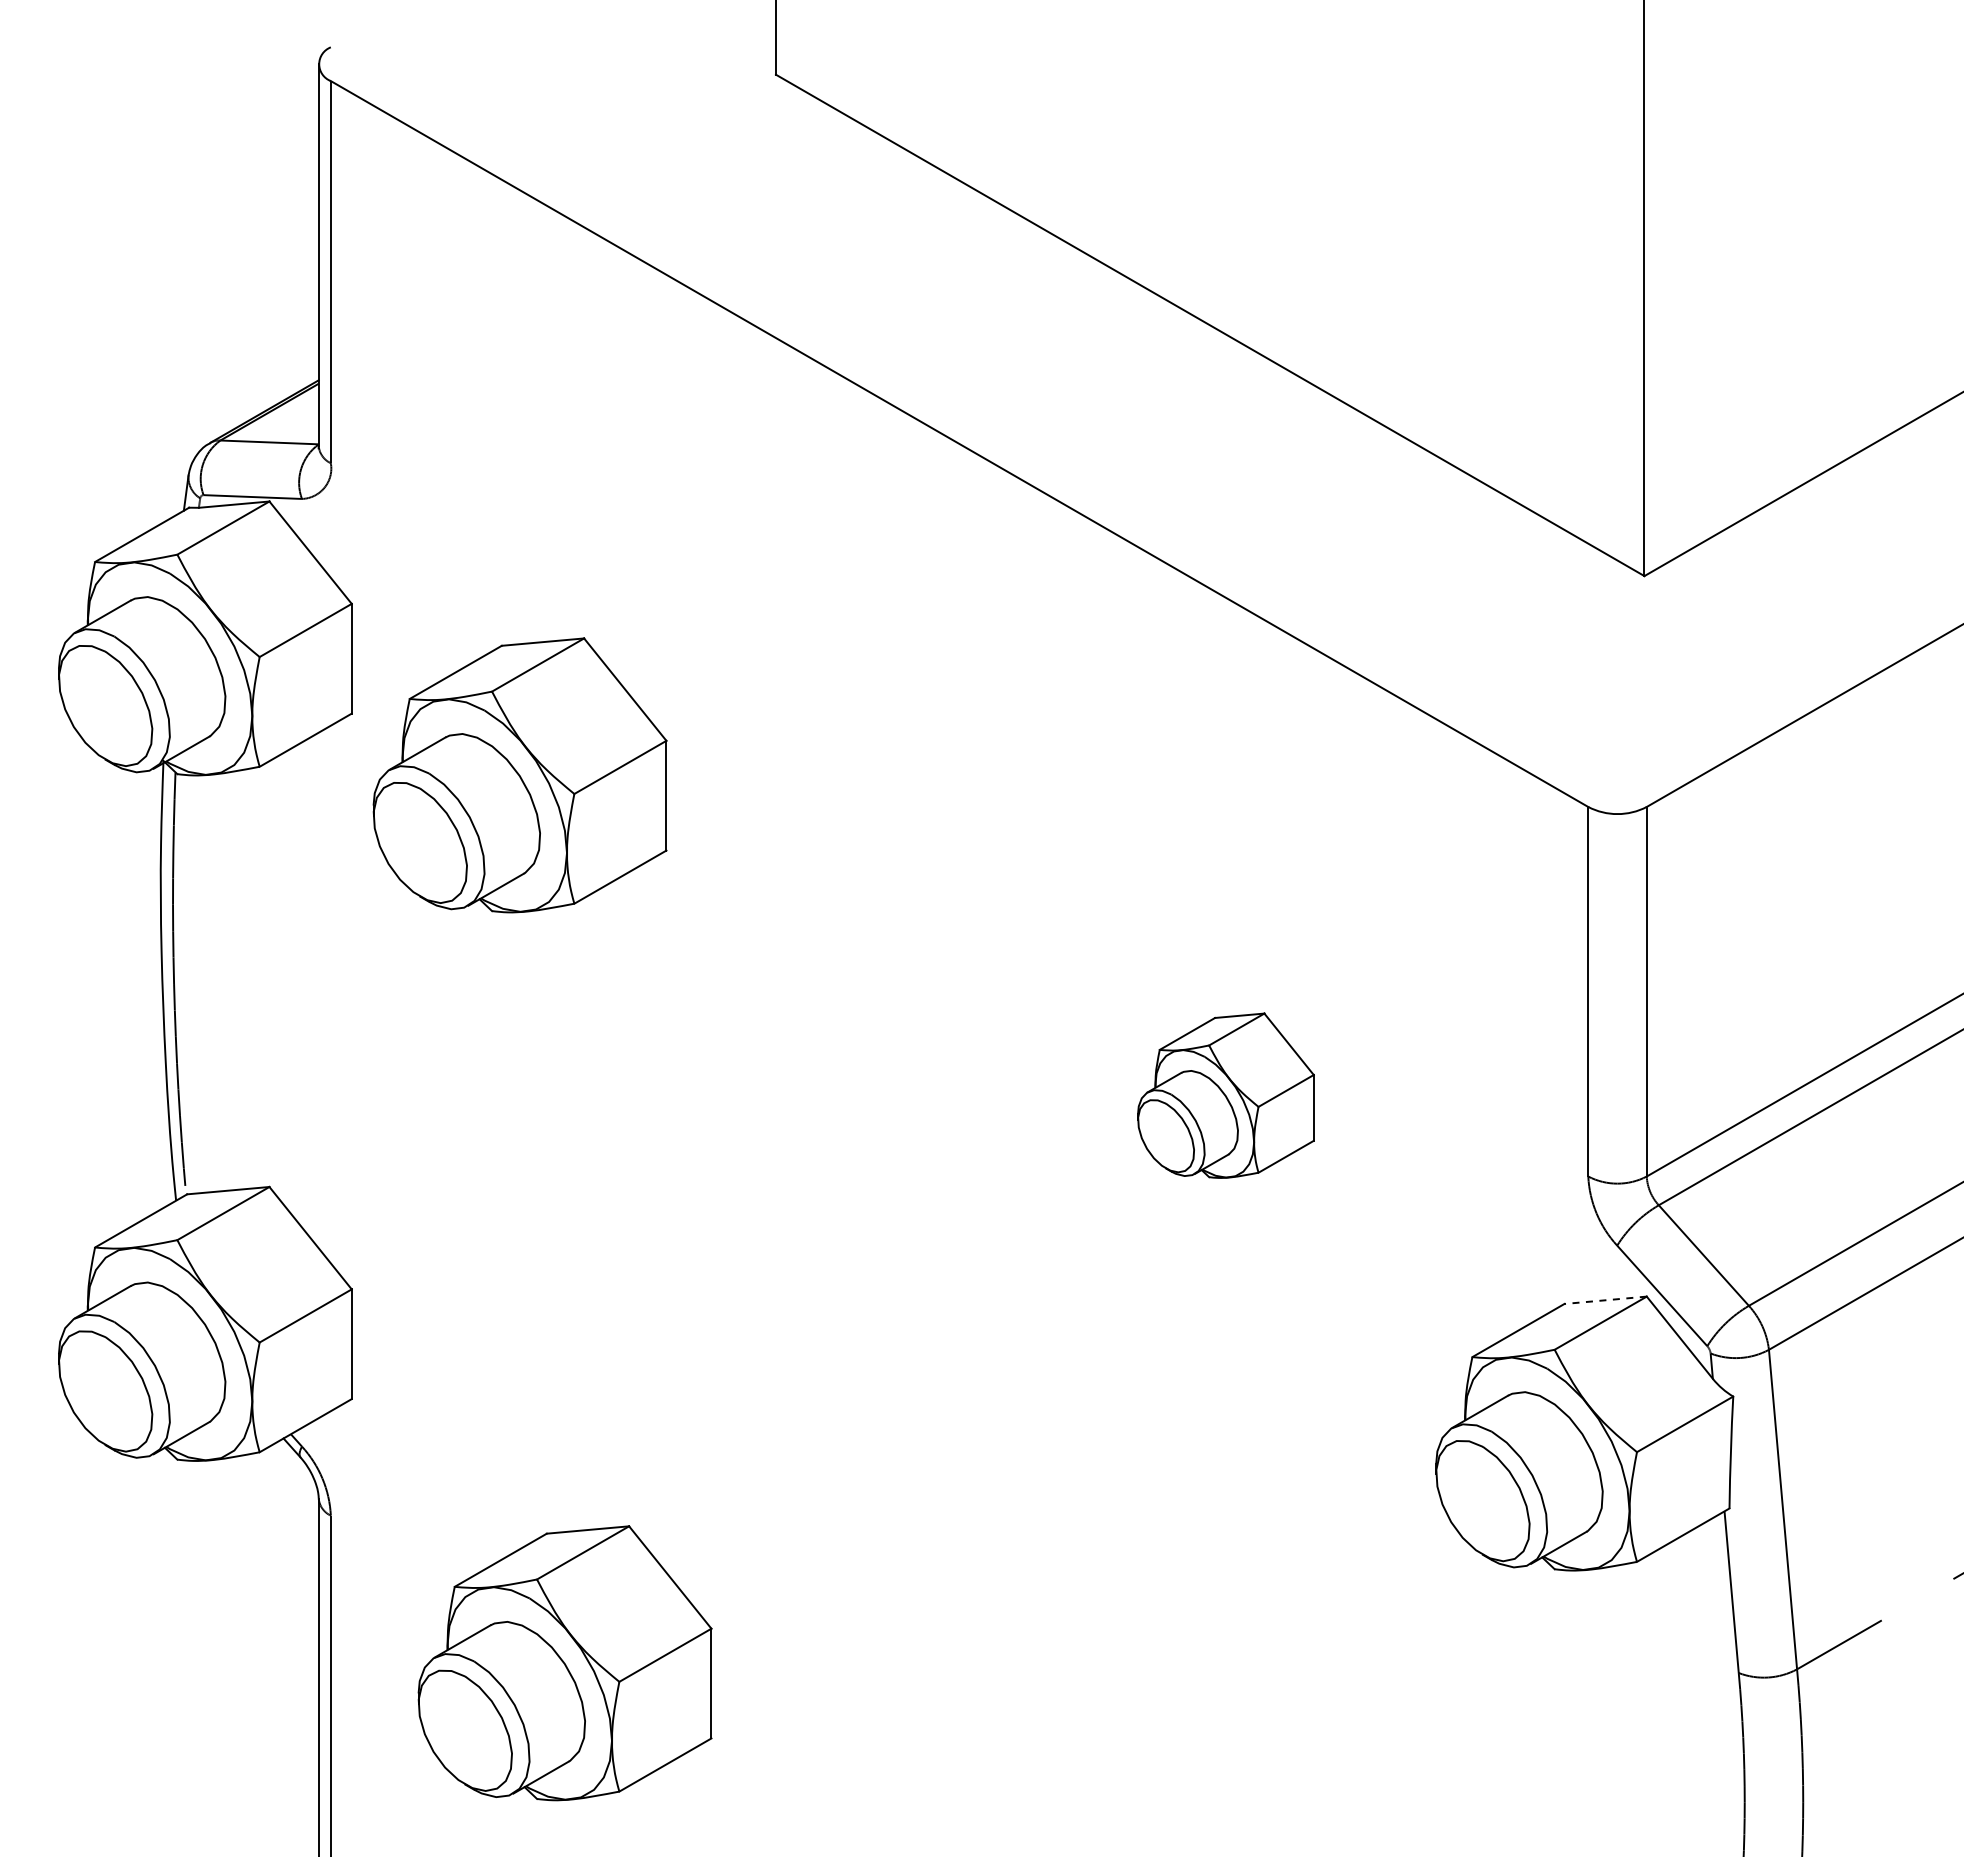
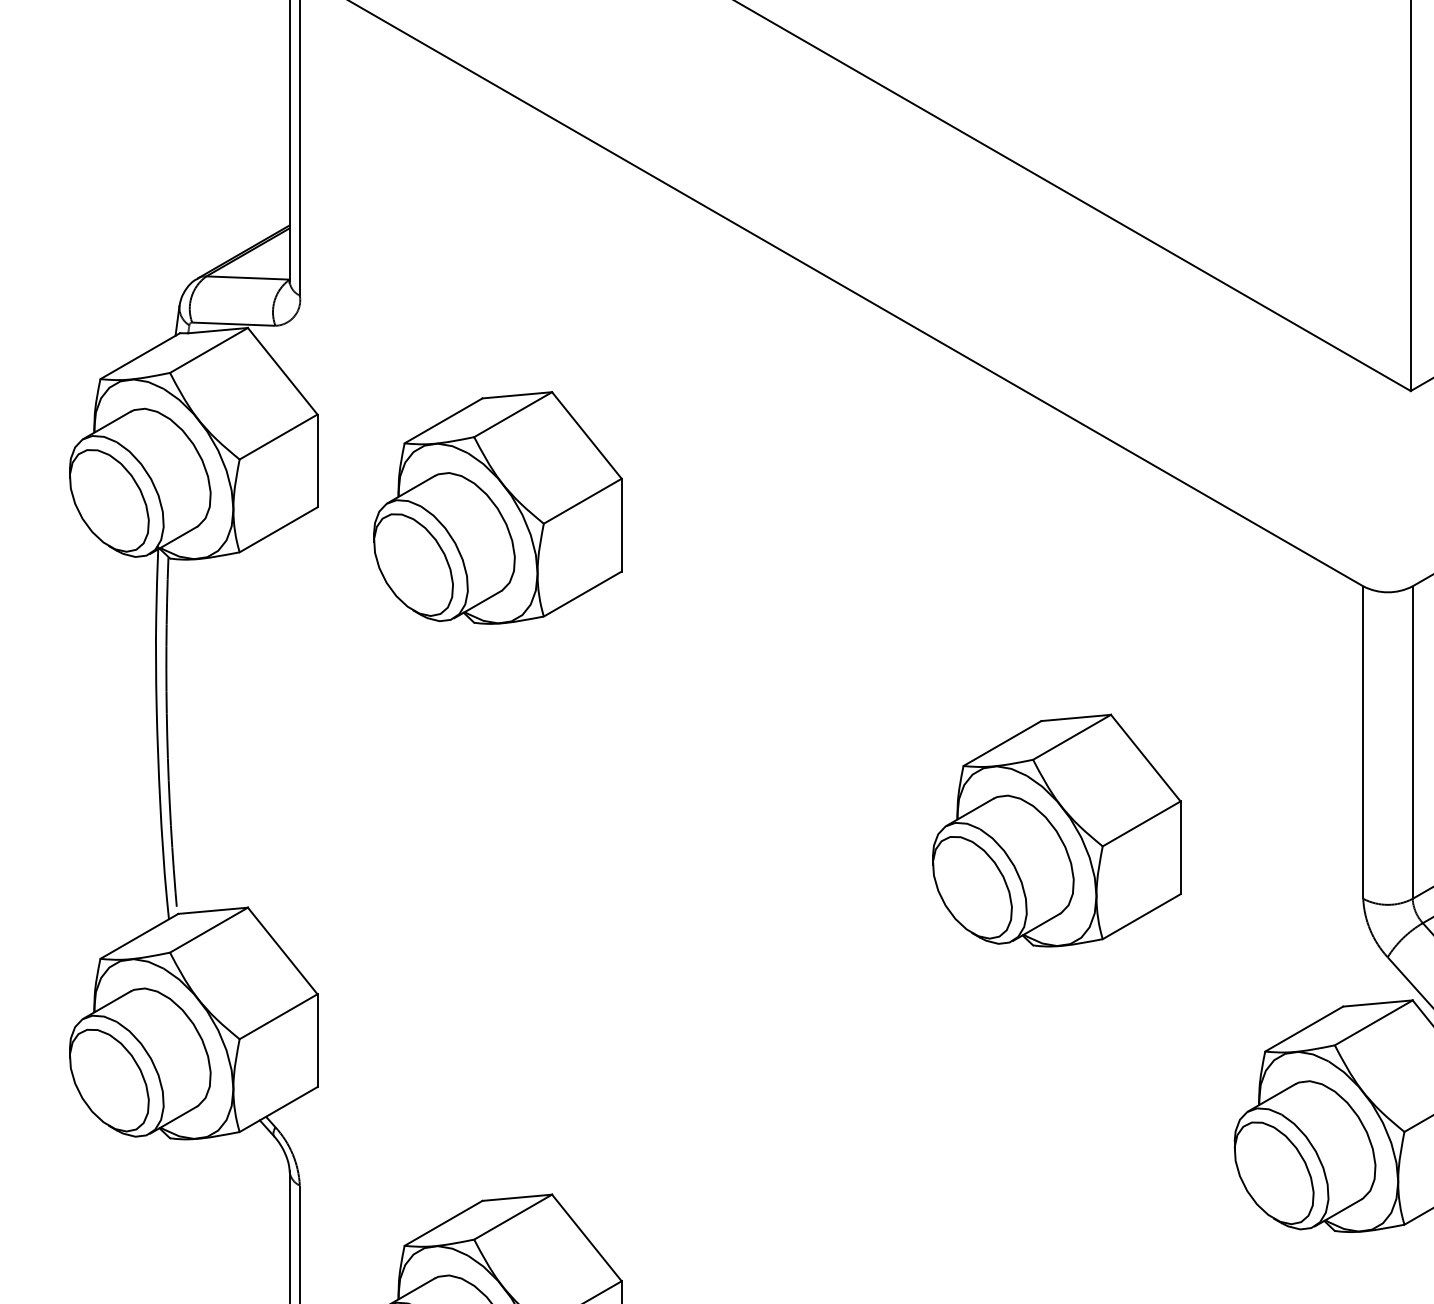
part: (519, 775) -> (497, 508), moved
part: (1225, 1095) -> (1056, 830), size x1.67
line: (1605, 1300) -> (1377, 1003), dashed -> solid

